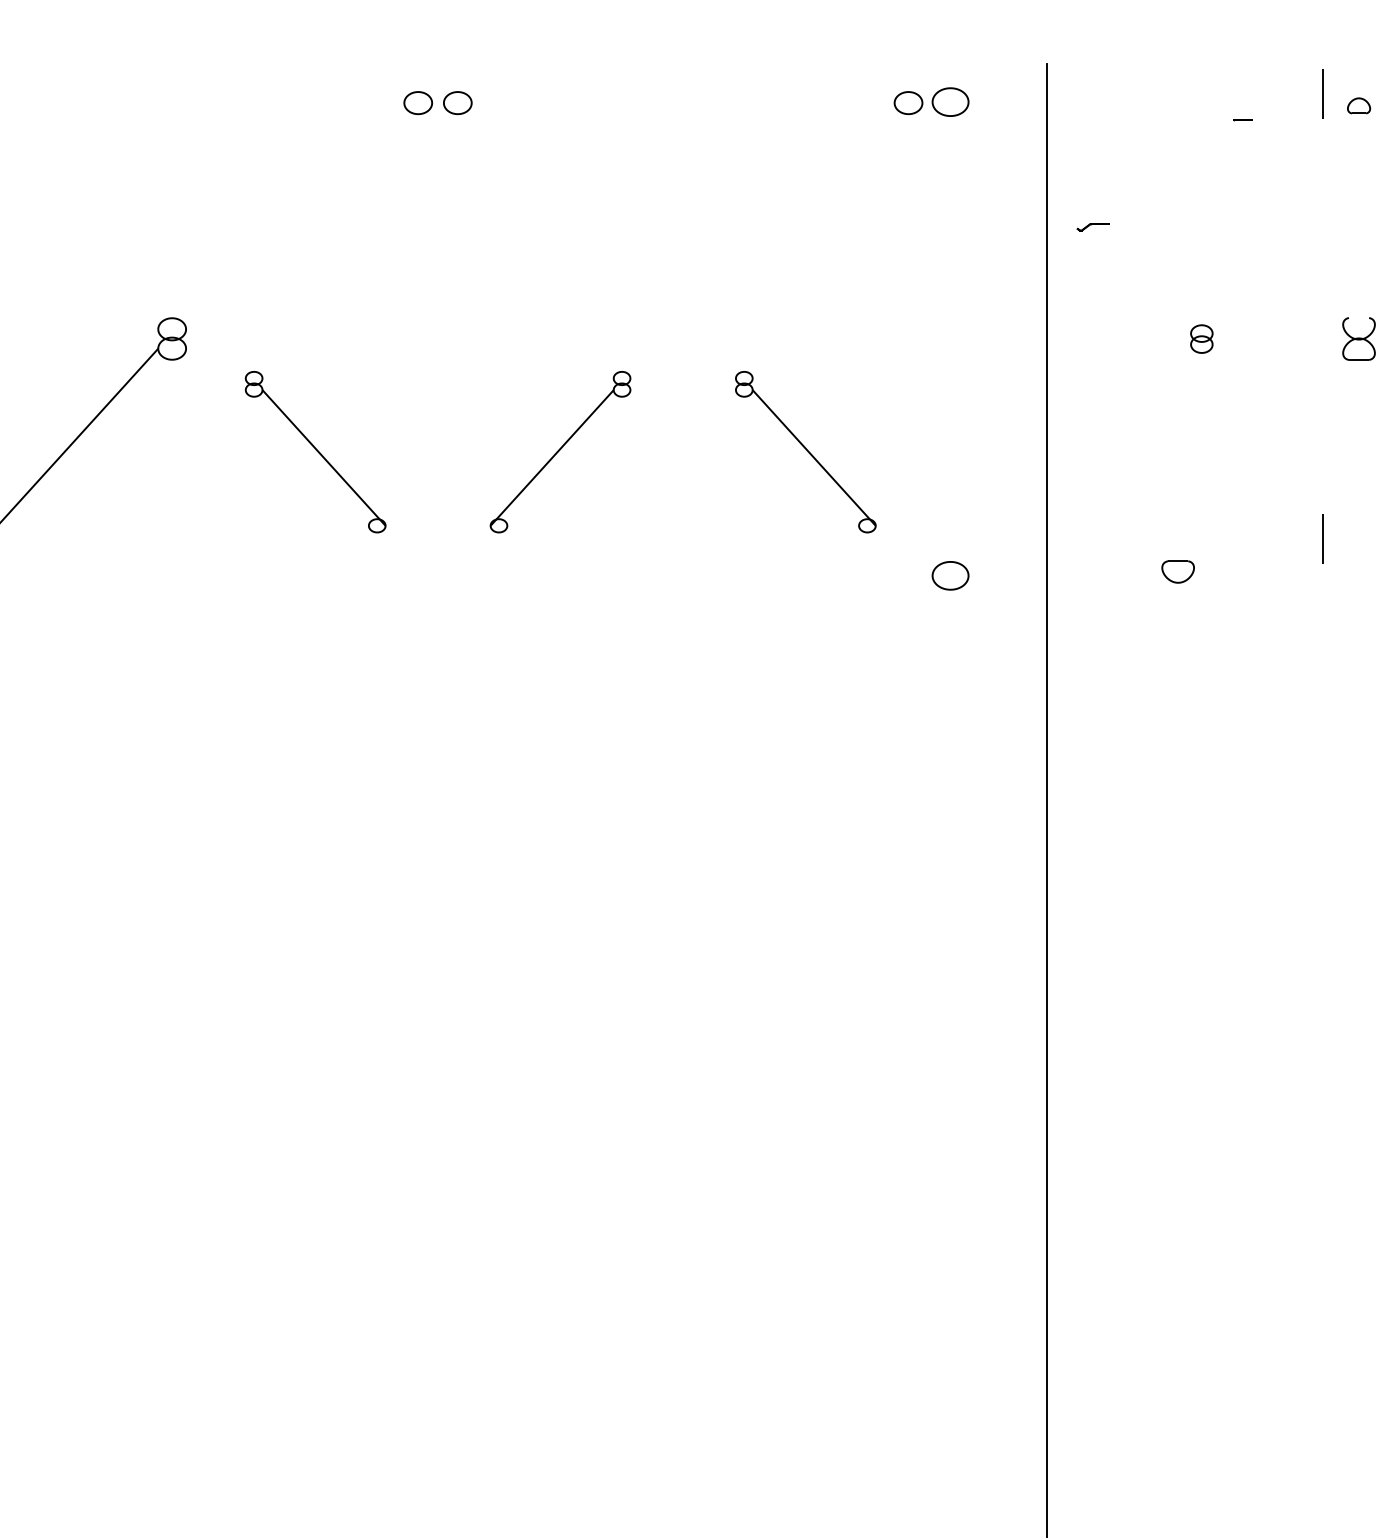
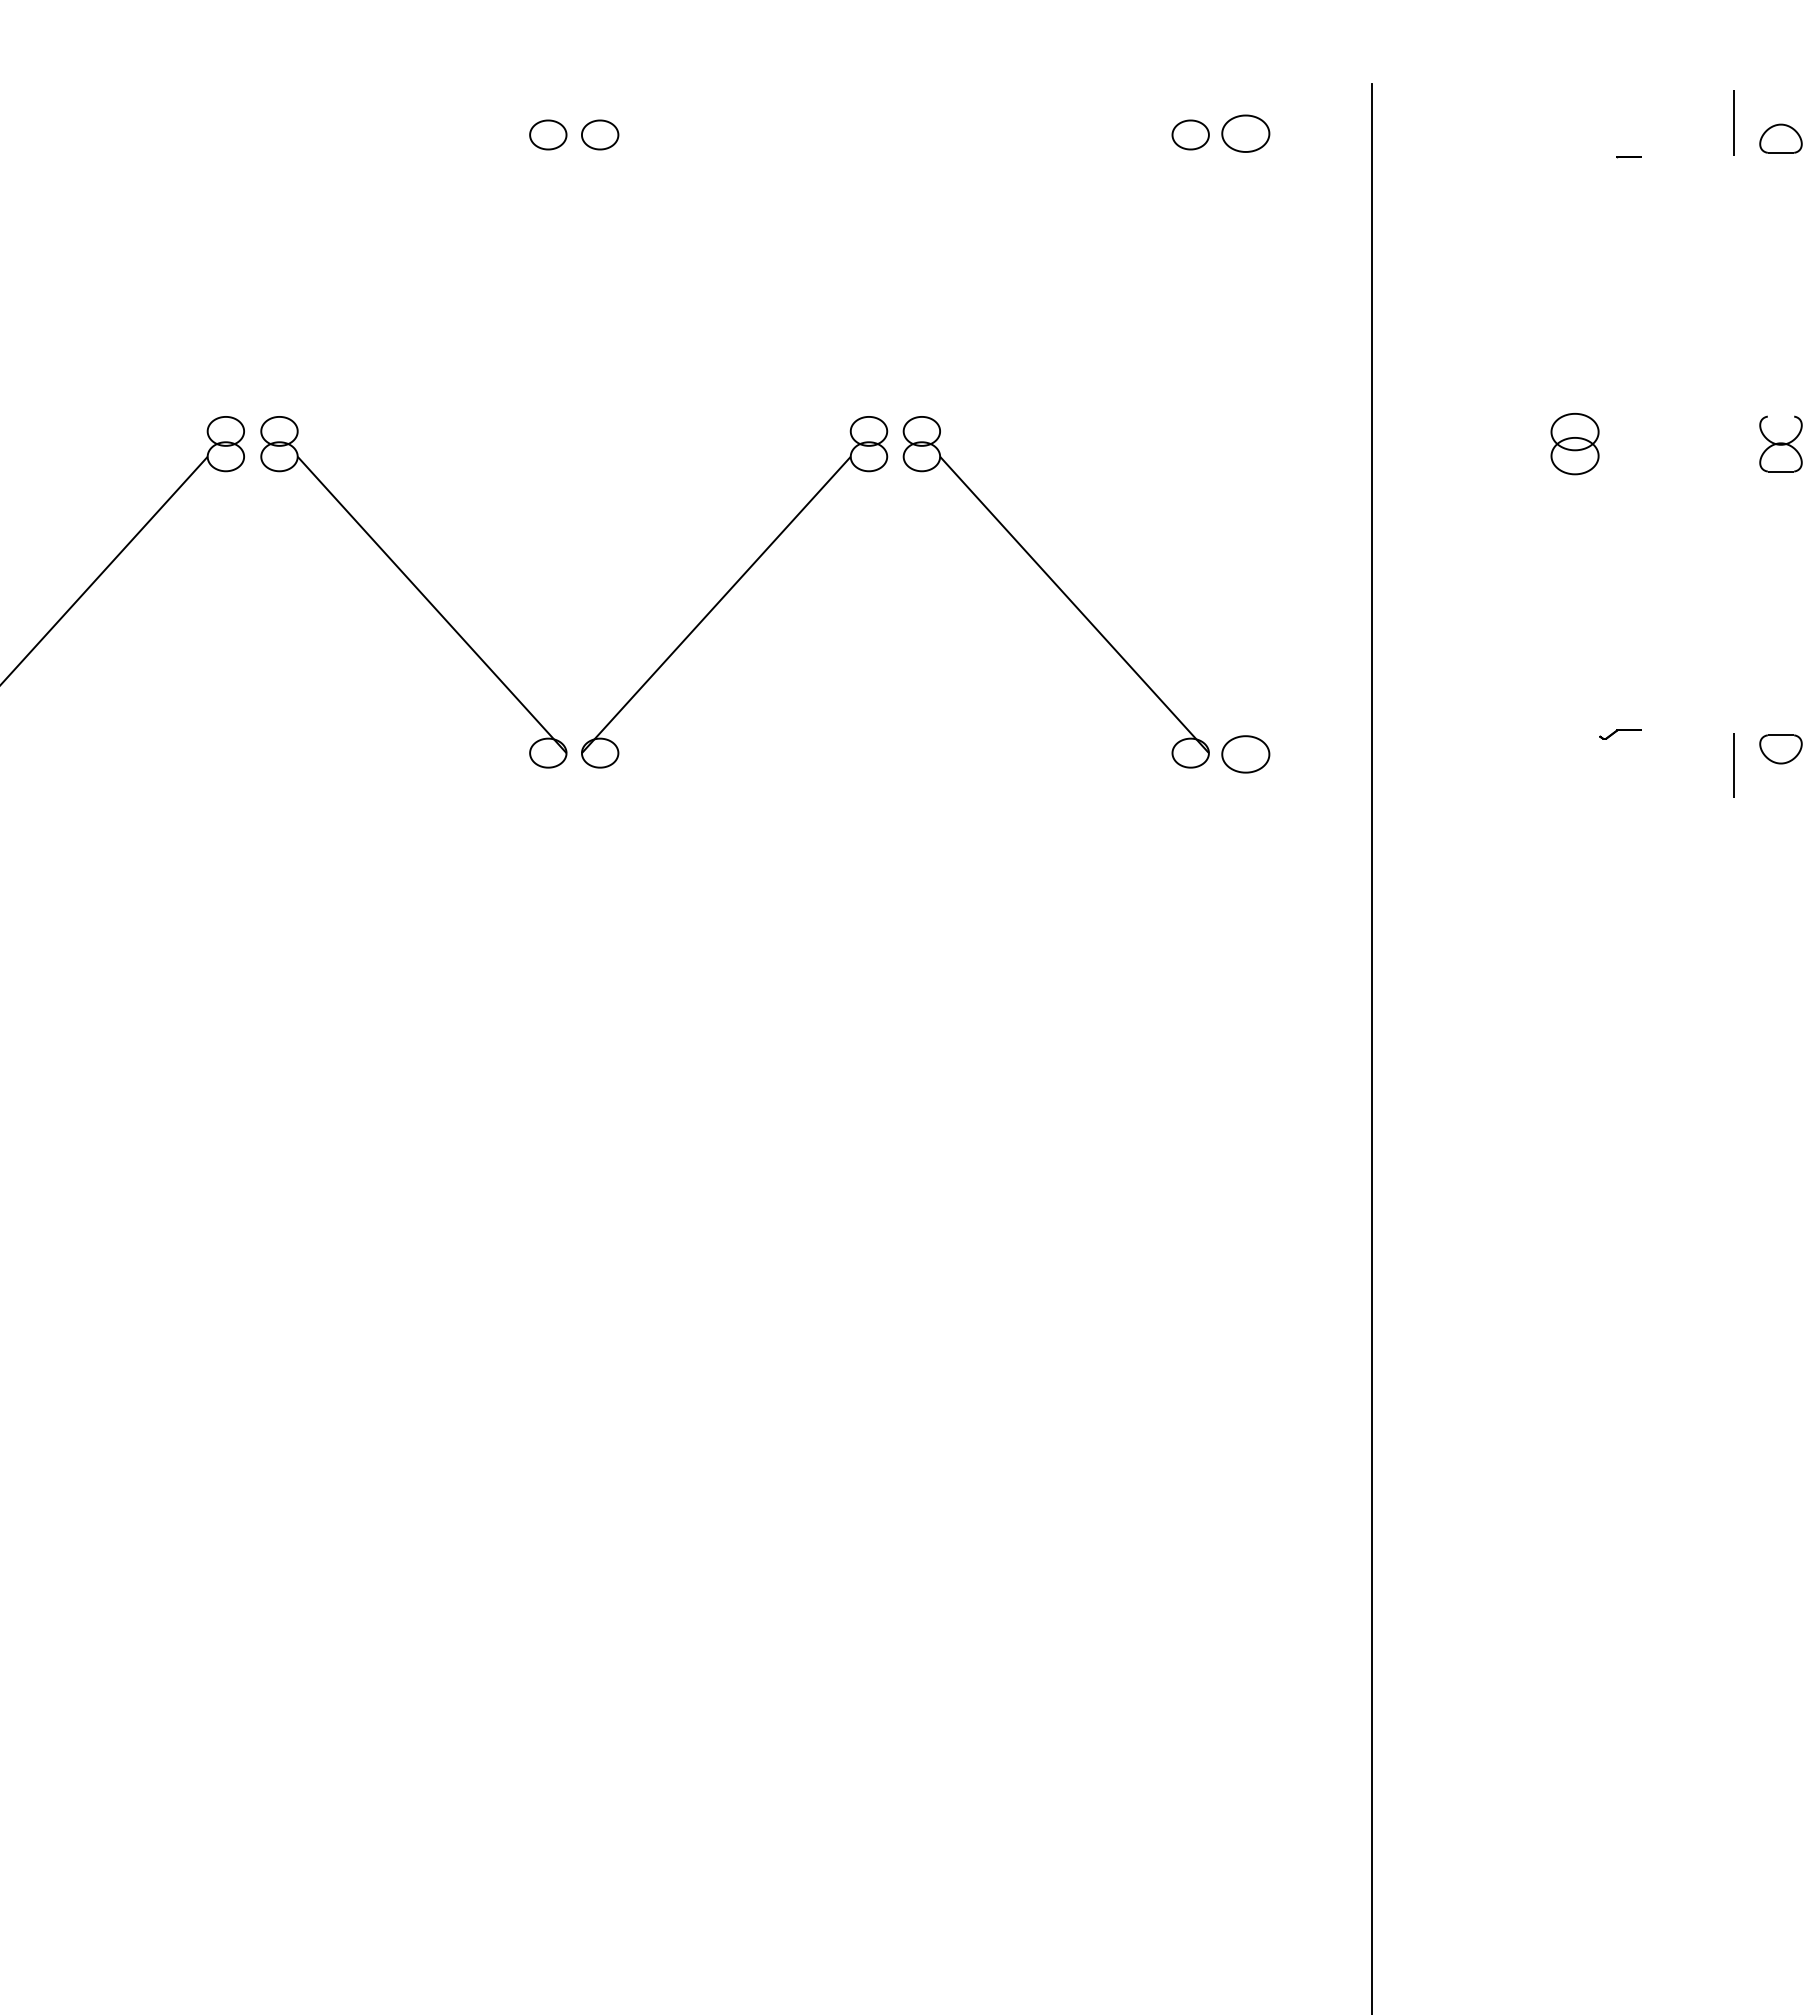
part: (1358, 105) -> (1780, 138), size x1.43
part: (1093, 227) -> (1620, 734), moved
part: (1201, 339) -> (1574, 444), size x1.67
part: (315, 452) -> (413, 592), size x1.67
part: (560, 452) -> (734, 592), size x1.67
part: (805, 452) -> (1055, 592), size x1.67
line: (1322, 539) -> (1733, 765), moved
part: (1177, 572) -> (1780, 749), moved

